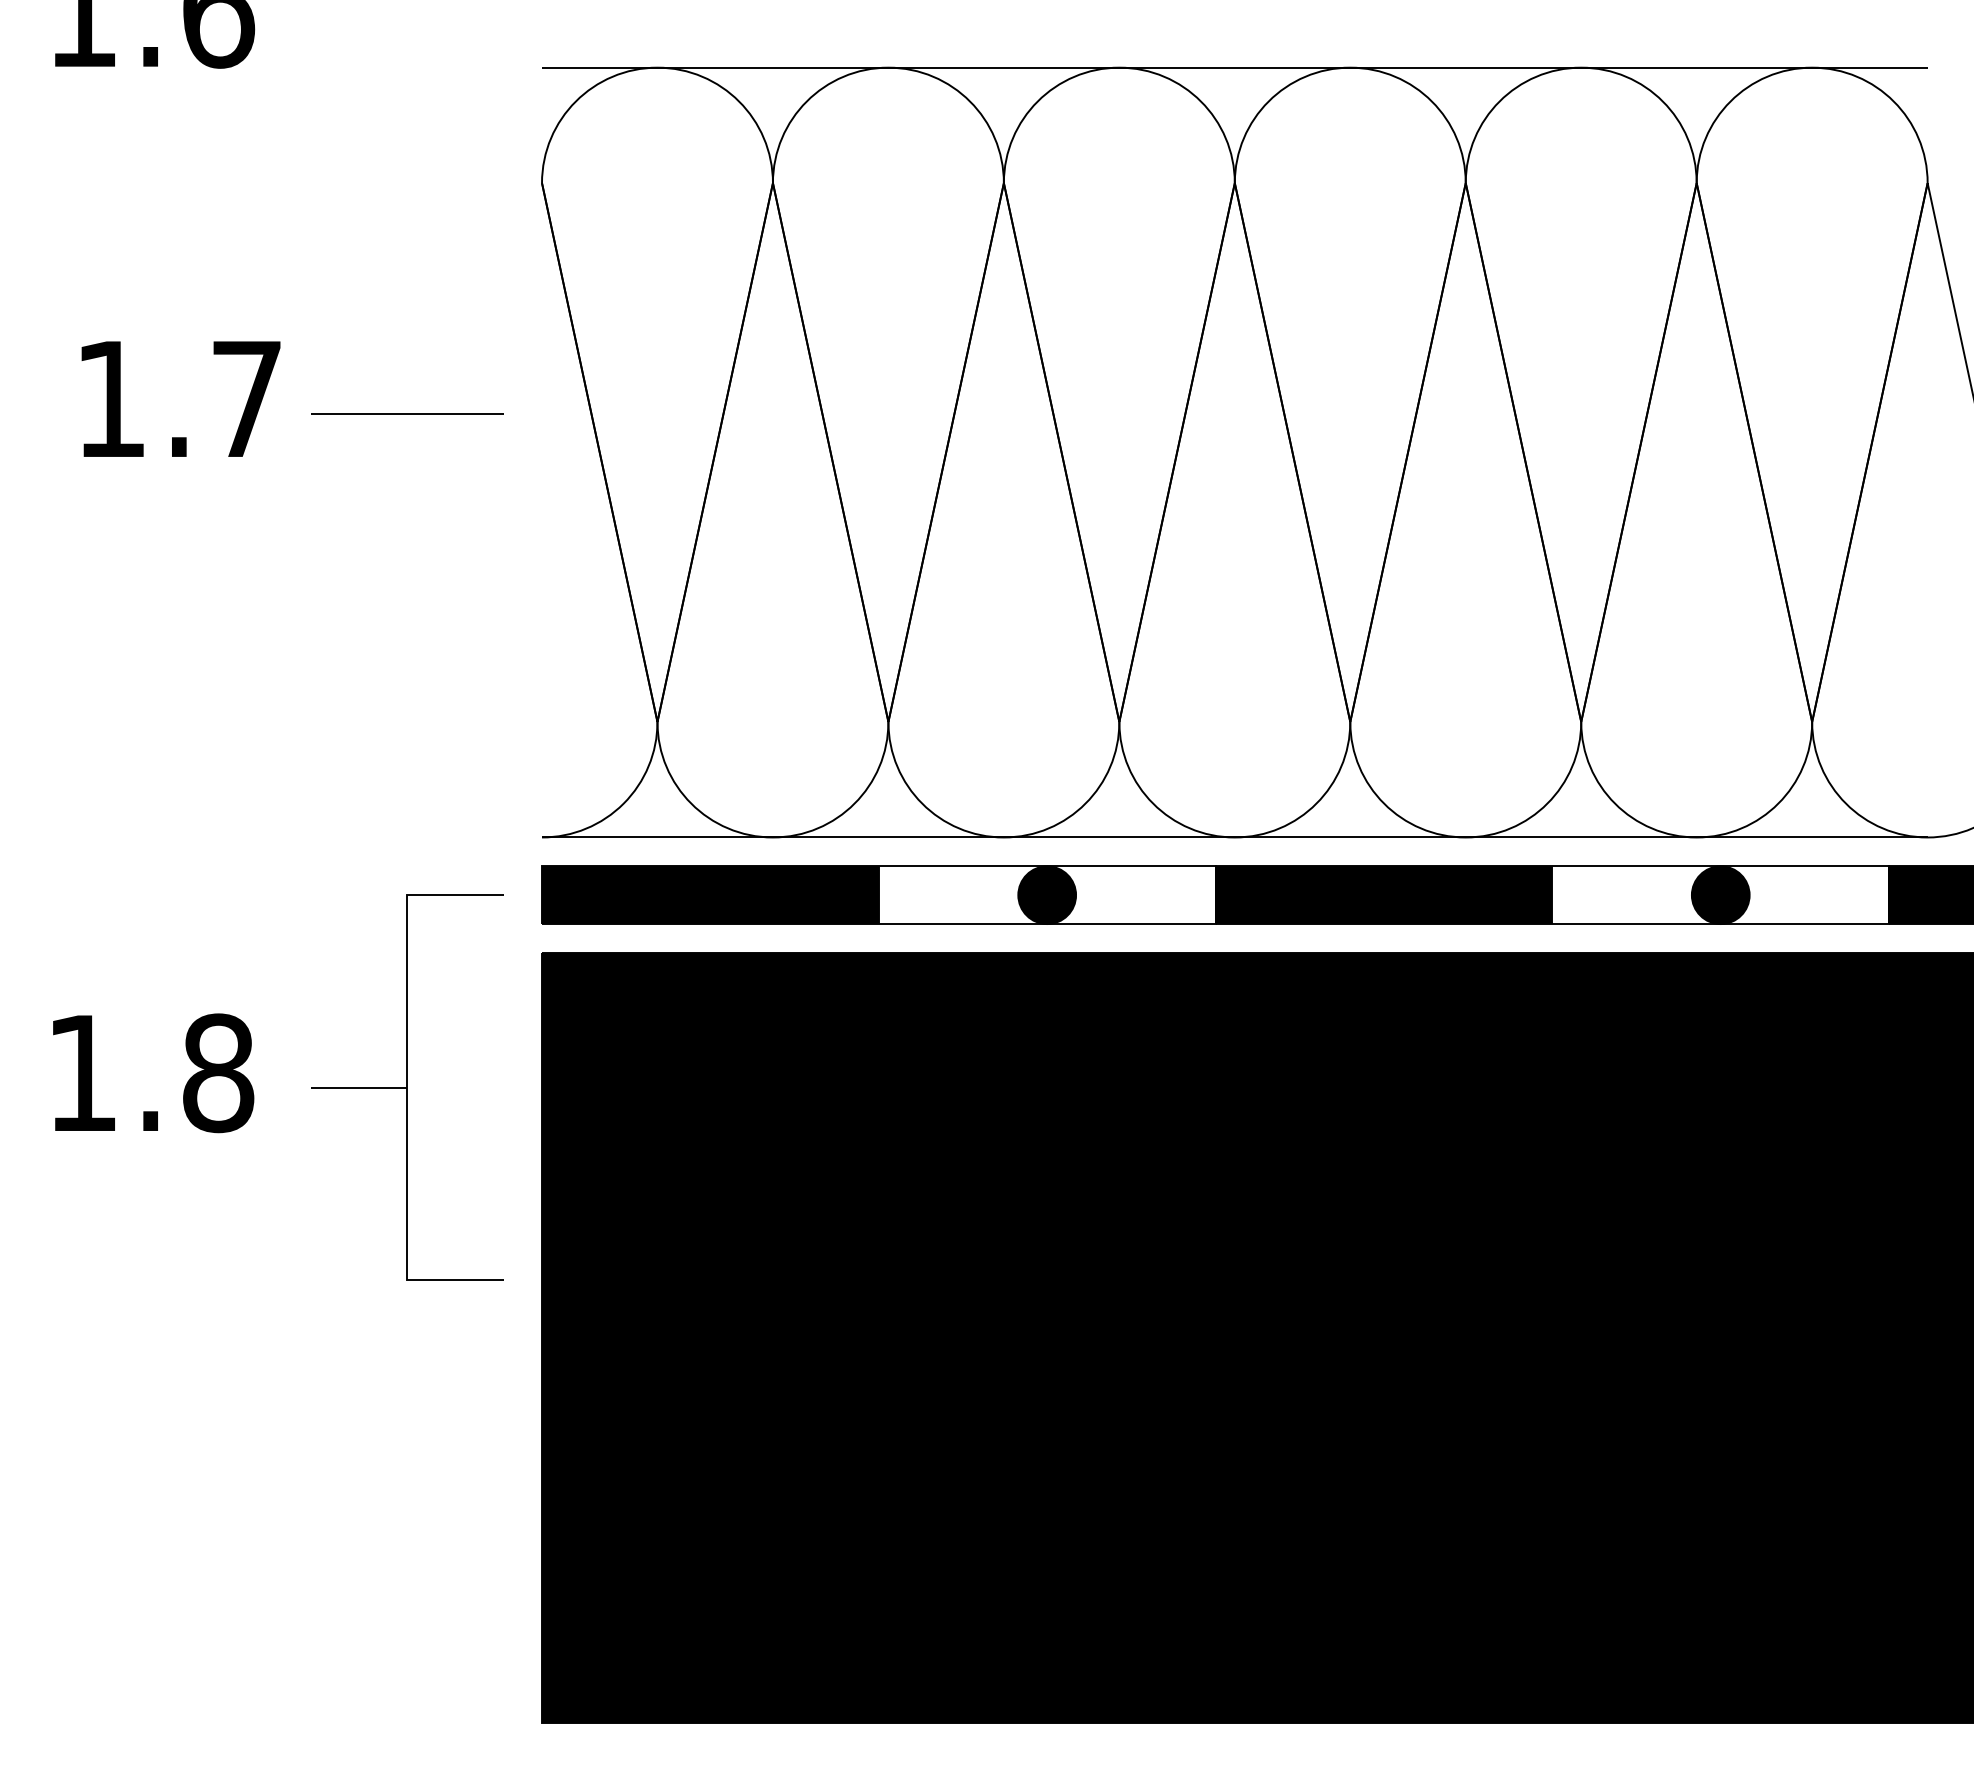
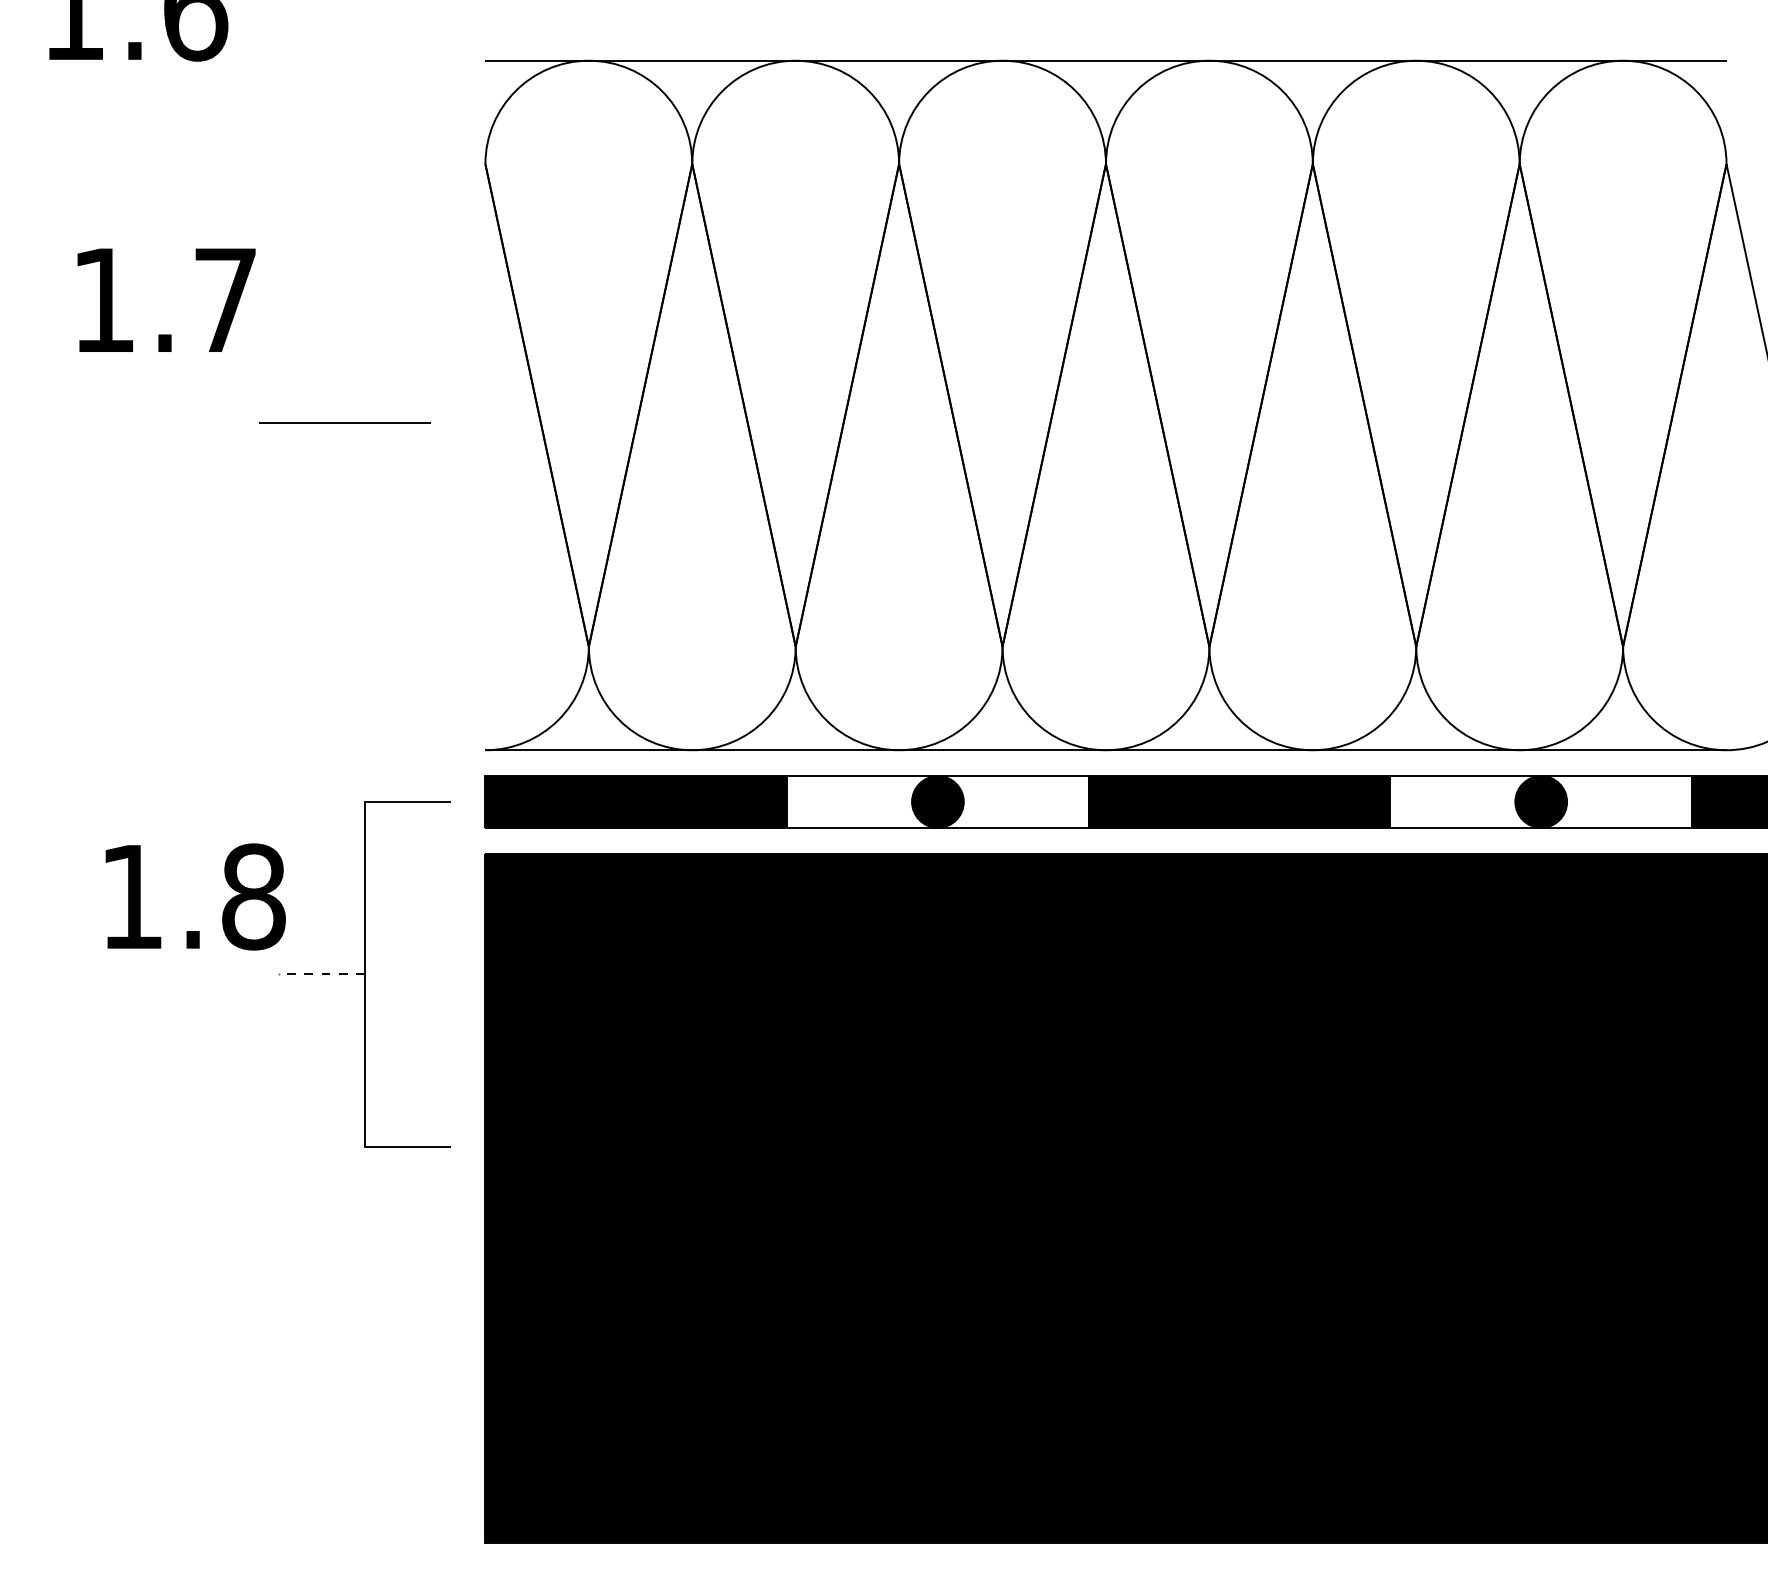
text: (180, 398) -> (166, 299), moved
line: (407, 413) -> (345, 422), moved
text: (153, 1073) -> (195, 897), moved
line: (358, 1087) -> (321, 974), solid -> dashed

